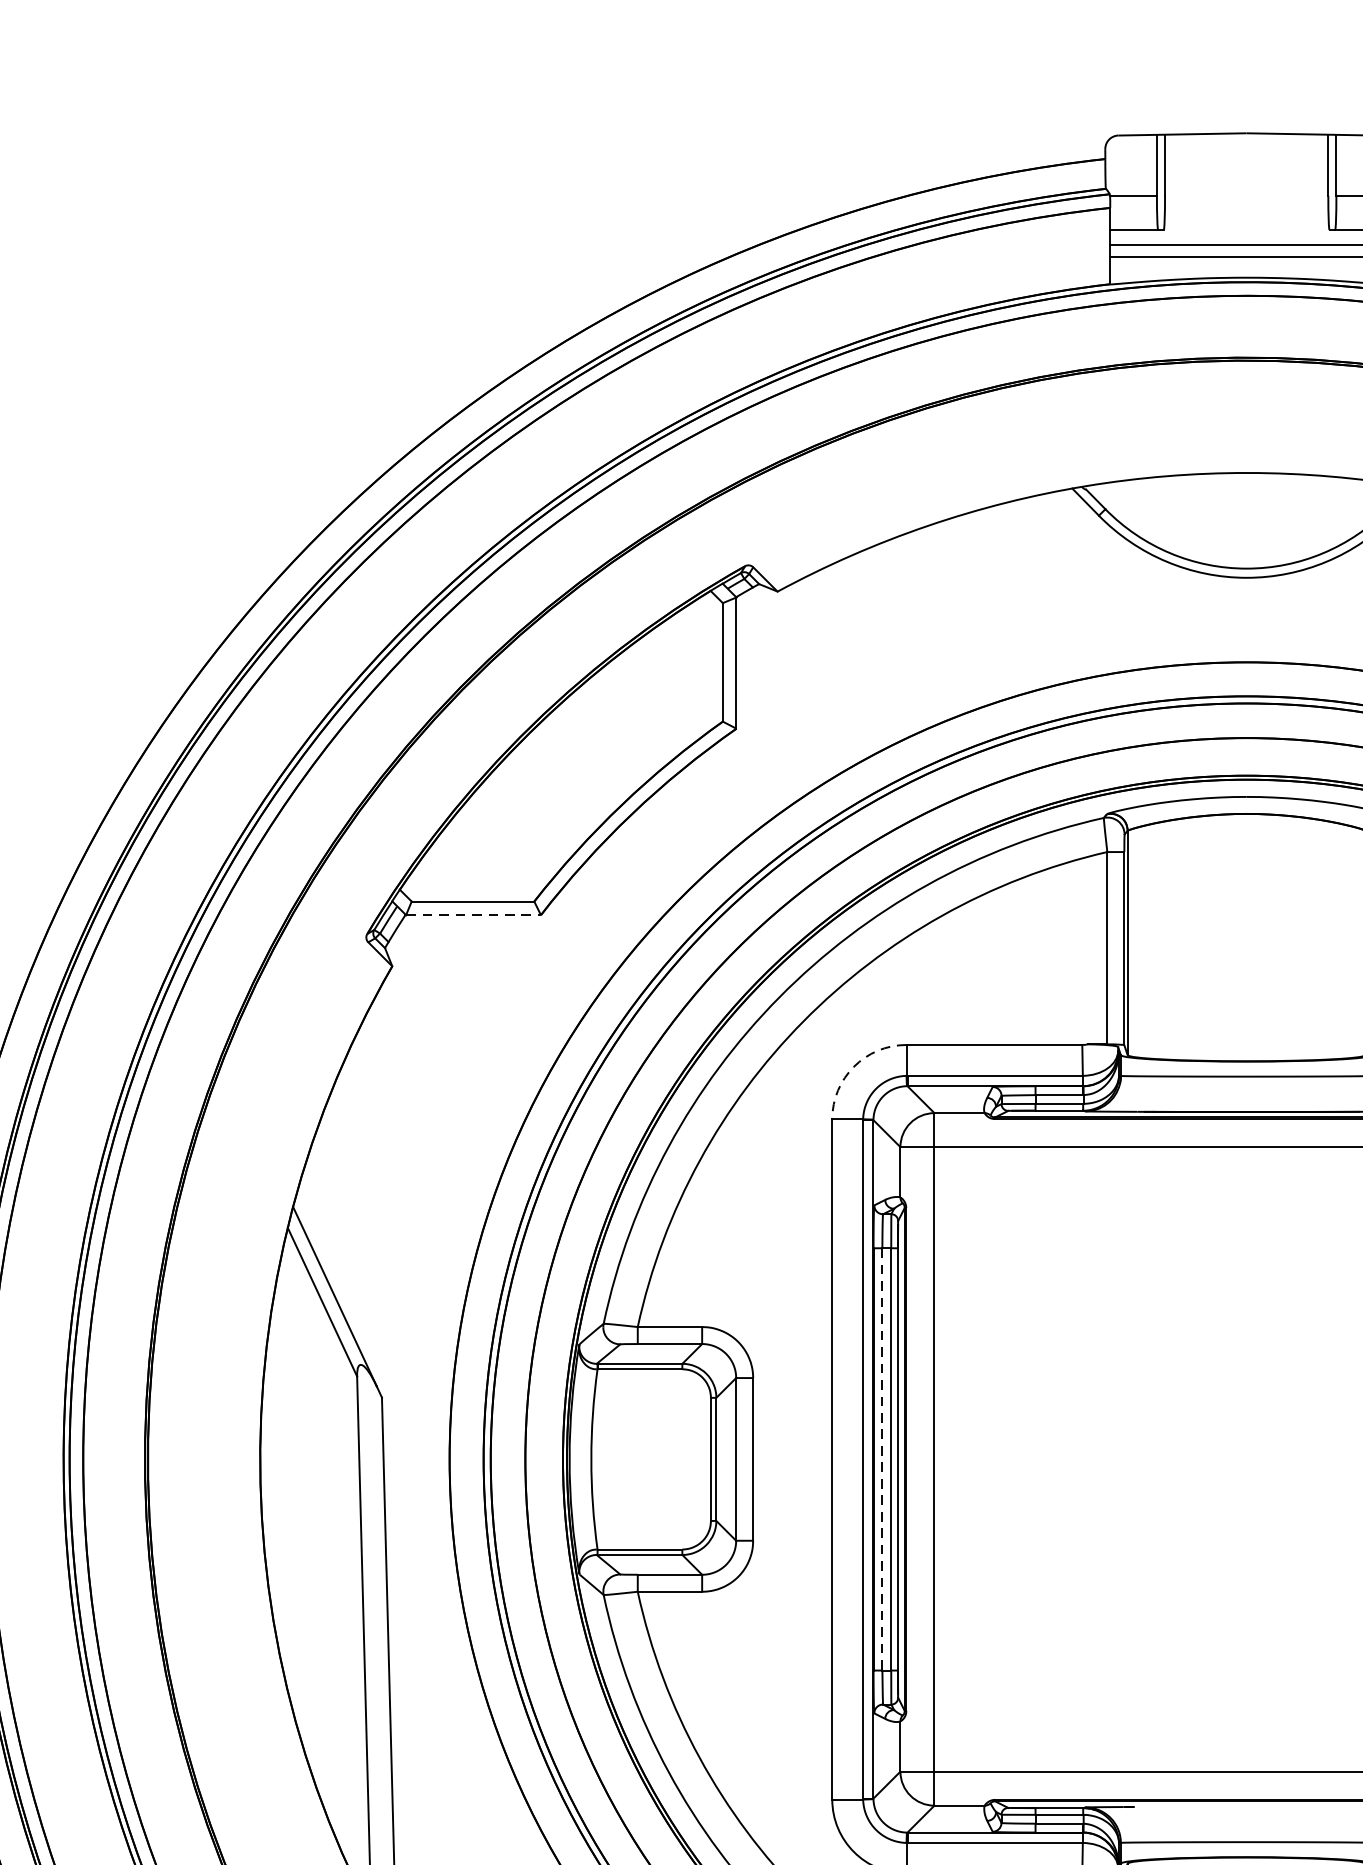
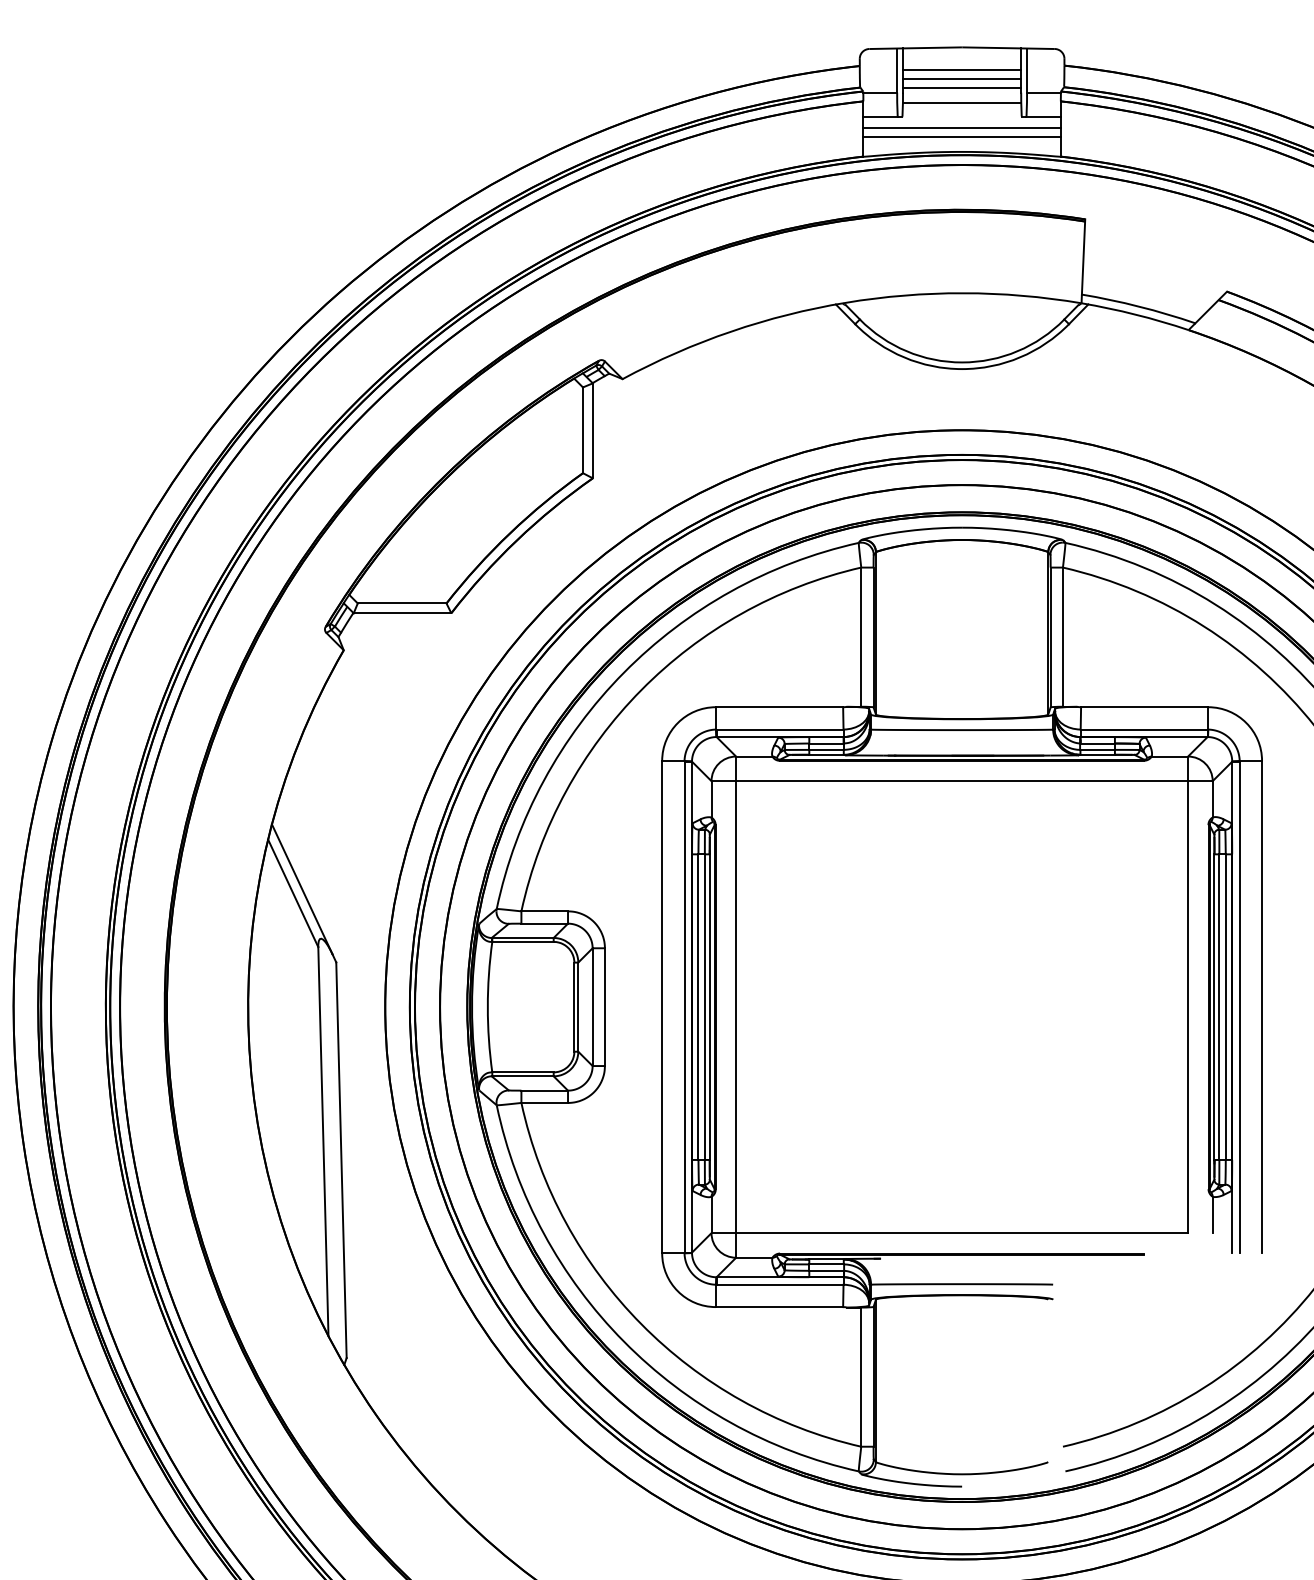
line: (1247, 163) -> (962, 69), added
line: (1247, 177) -> (962, 79), added
line: (1247, 190) -> (962, 88), added
line: (1245, 209) -> (961, 102), added
line: (473, 915) -> (402, 613), dashed -> solid
arc: (853, 1066) -> (677, 722), dashed -> solid
line: (882, 1459) -> (698, 1007), dashed -> solid

